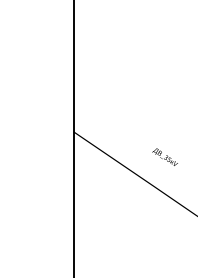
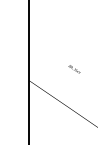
text: (165, 157) -> (74, 69), moved

